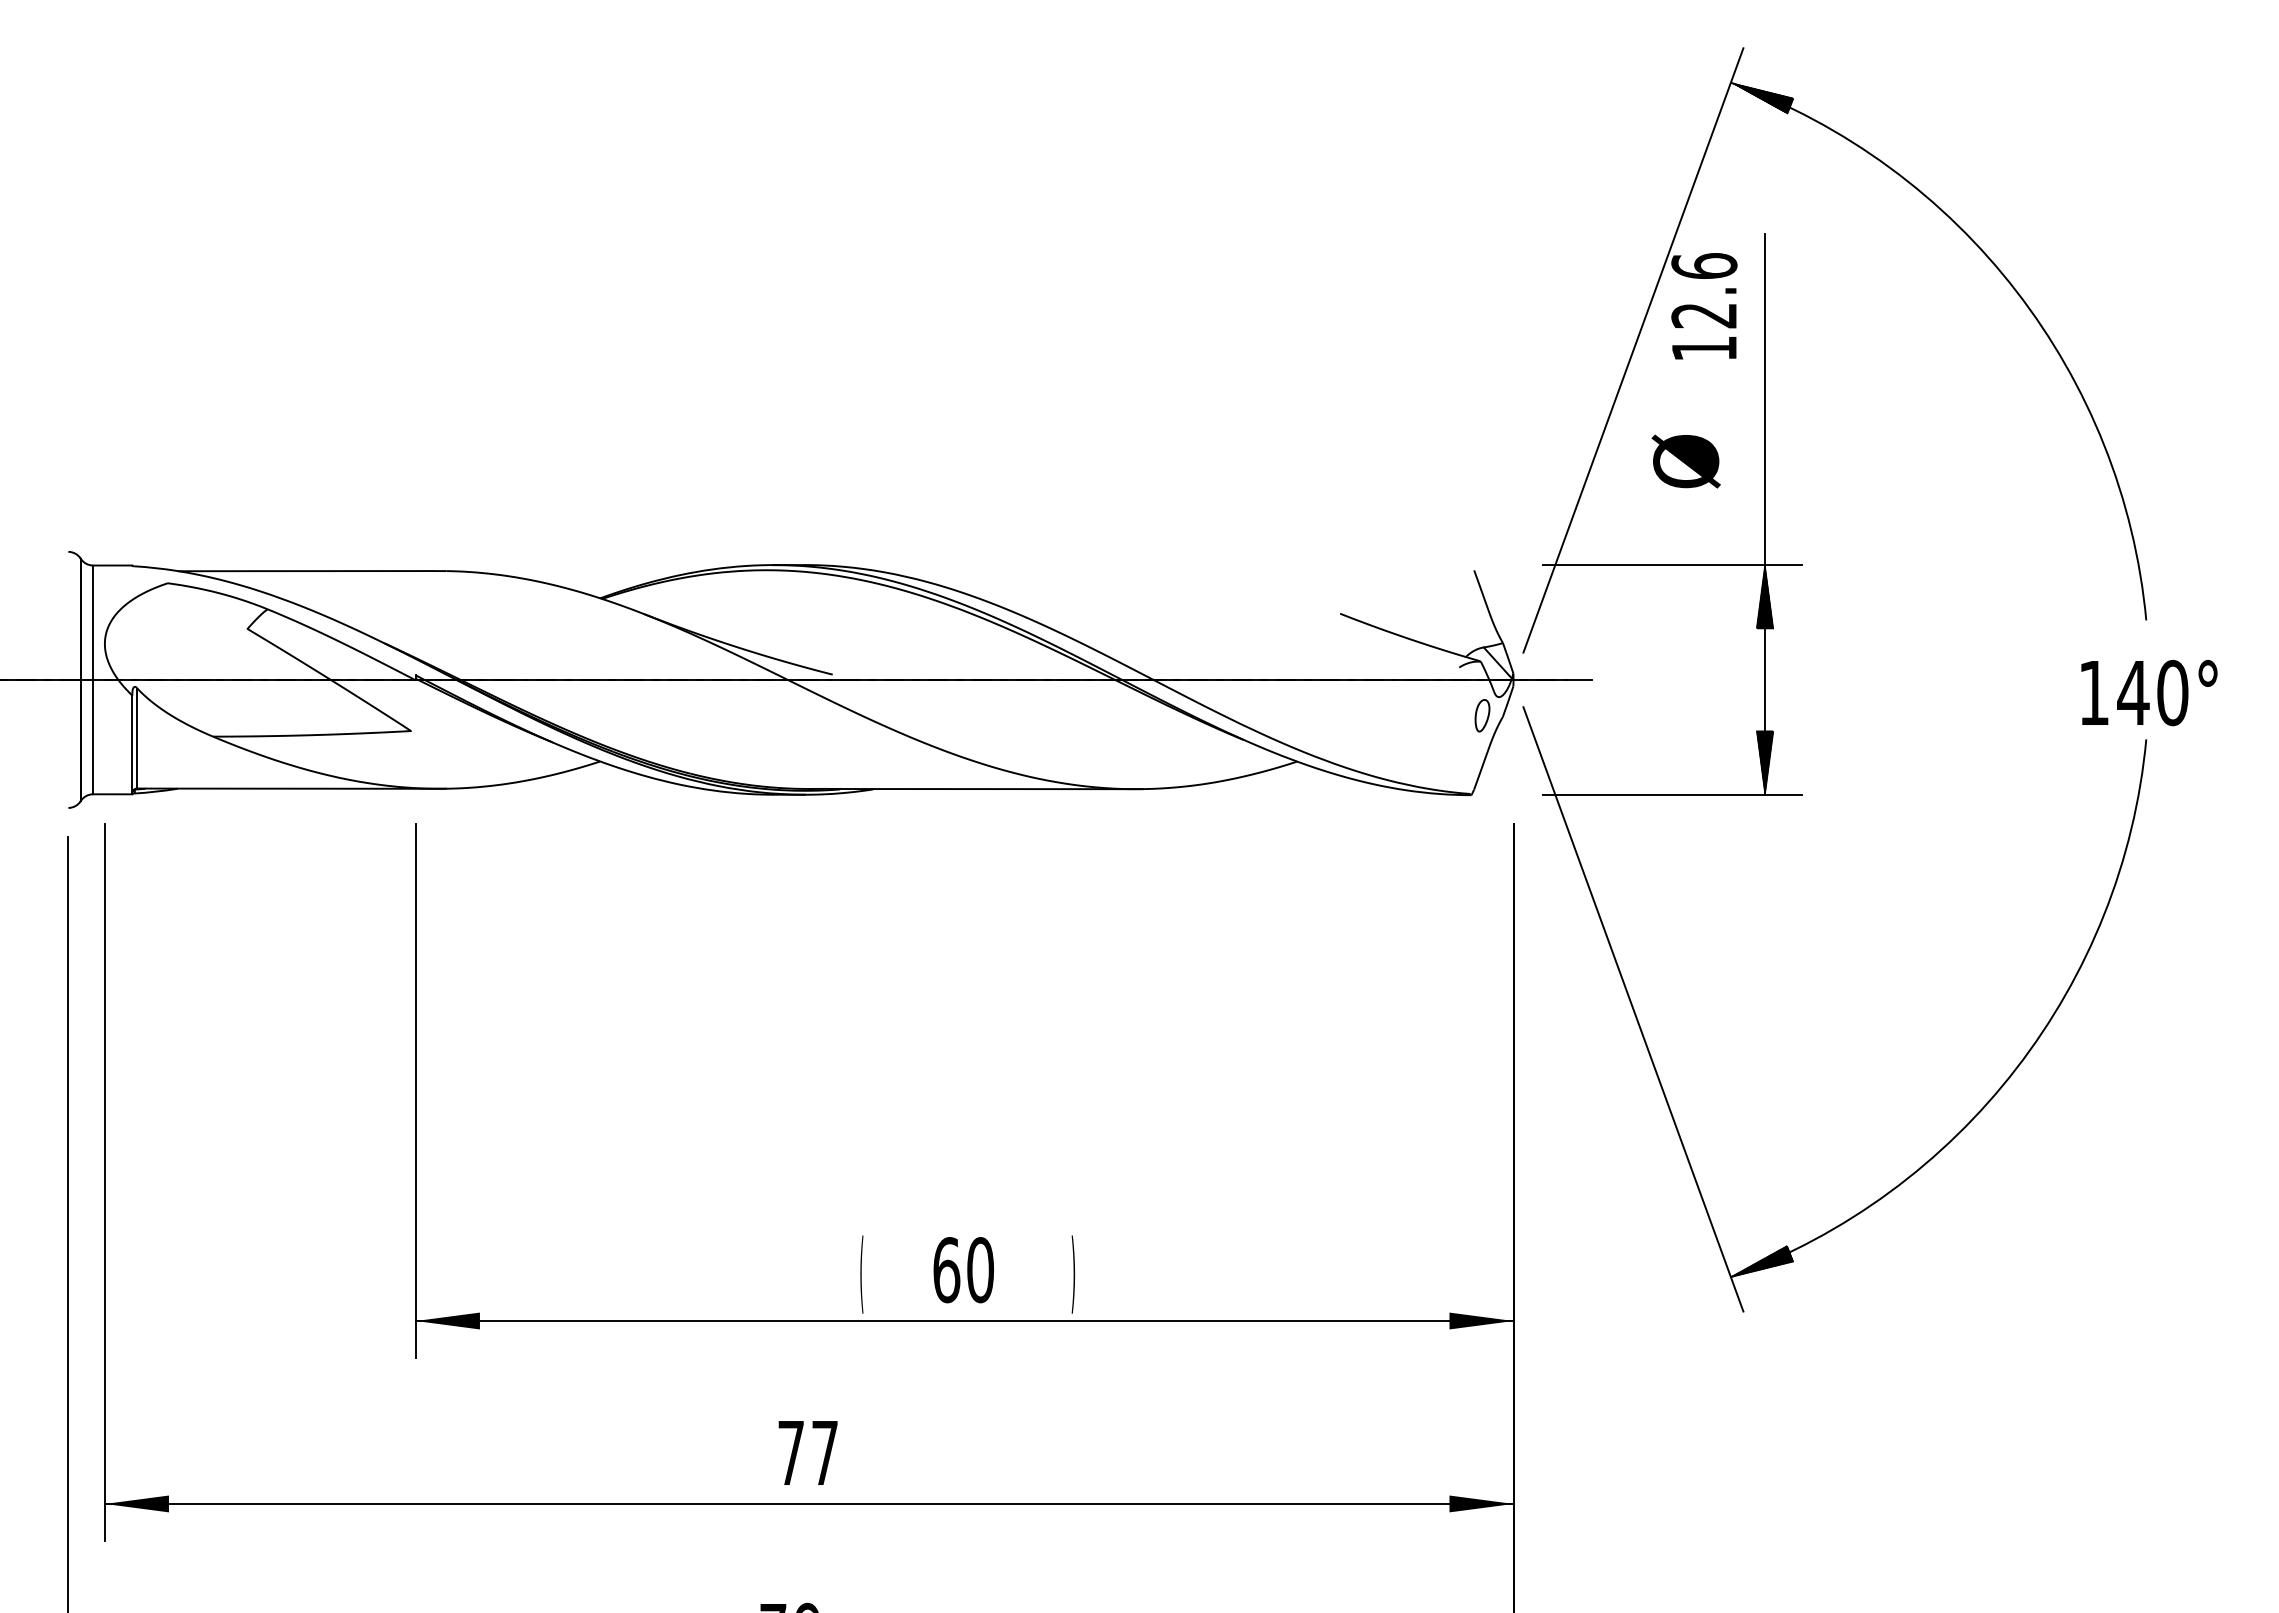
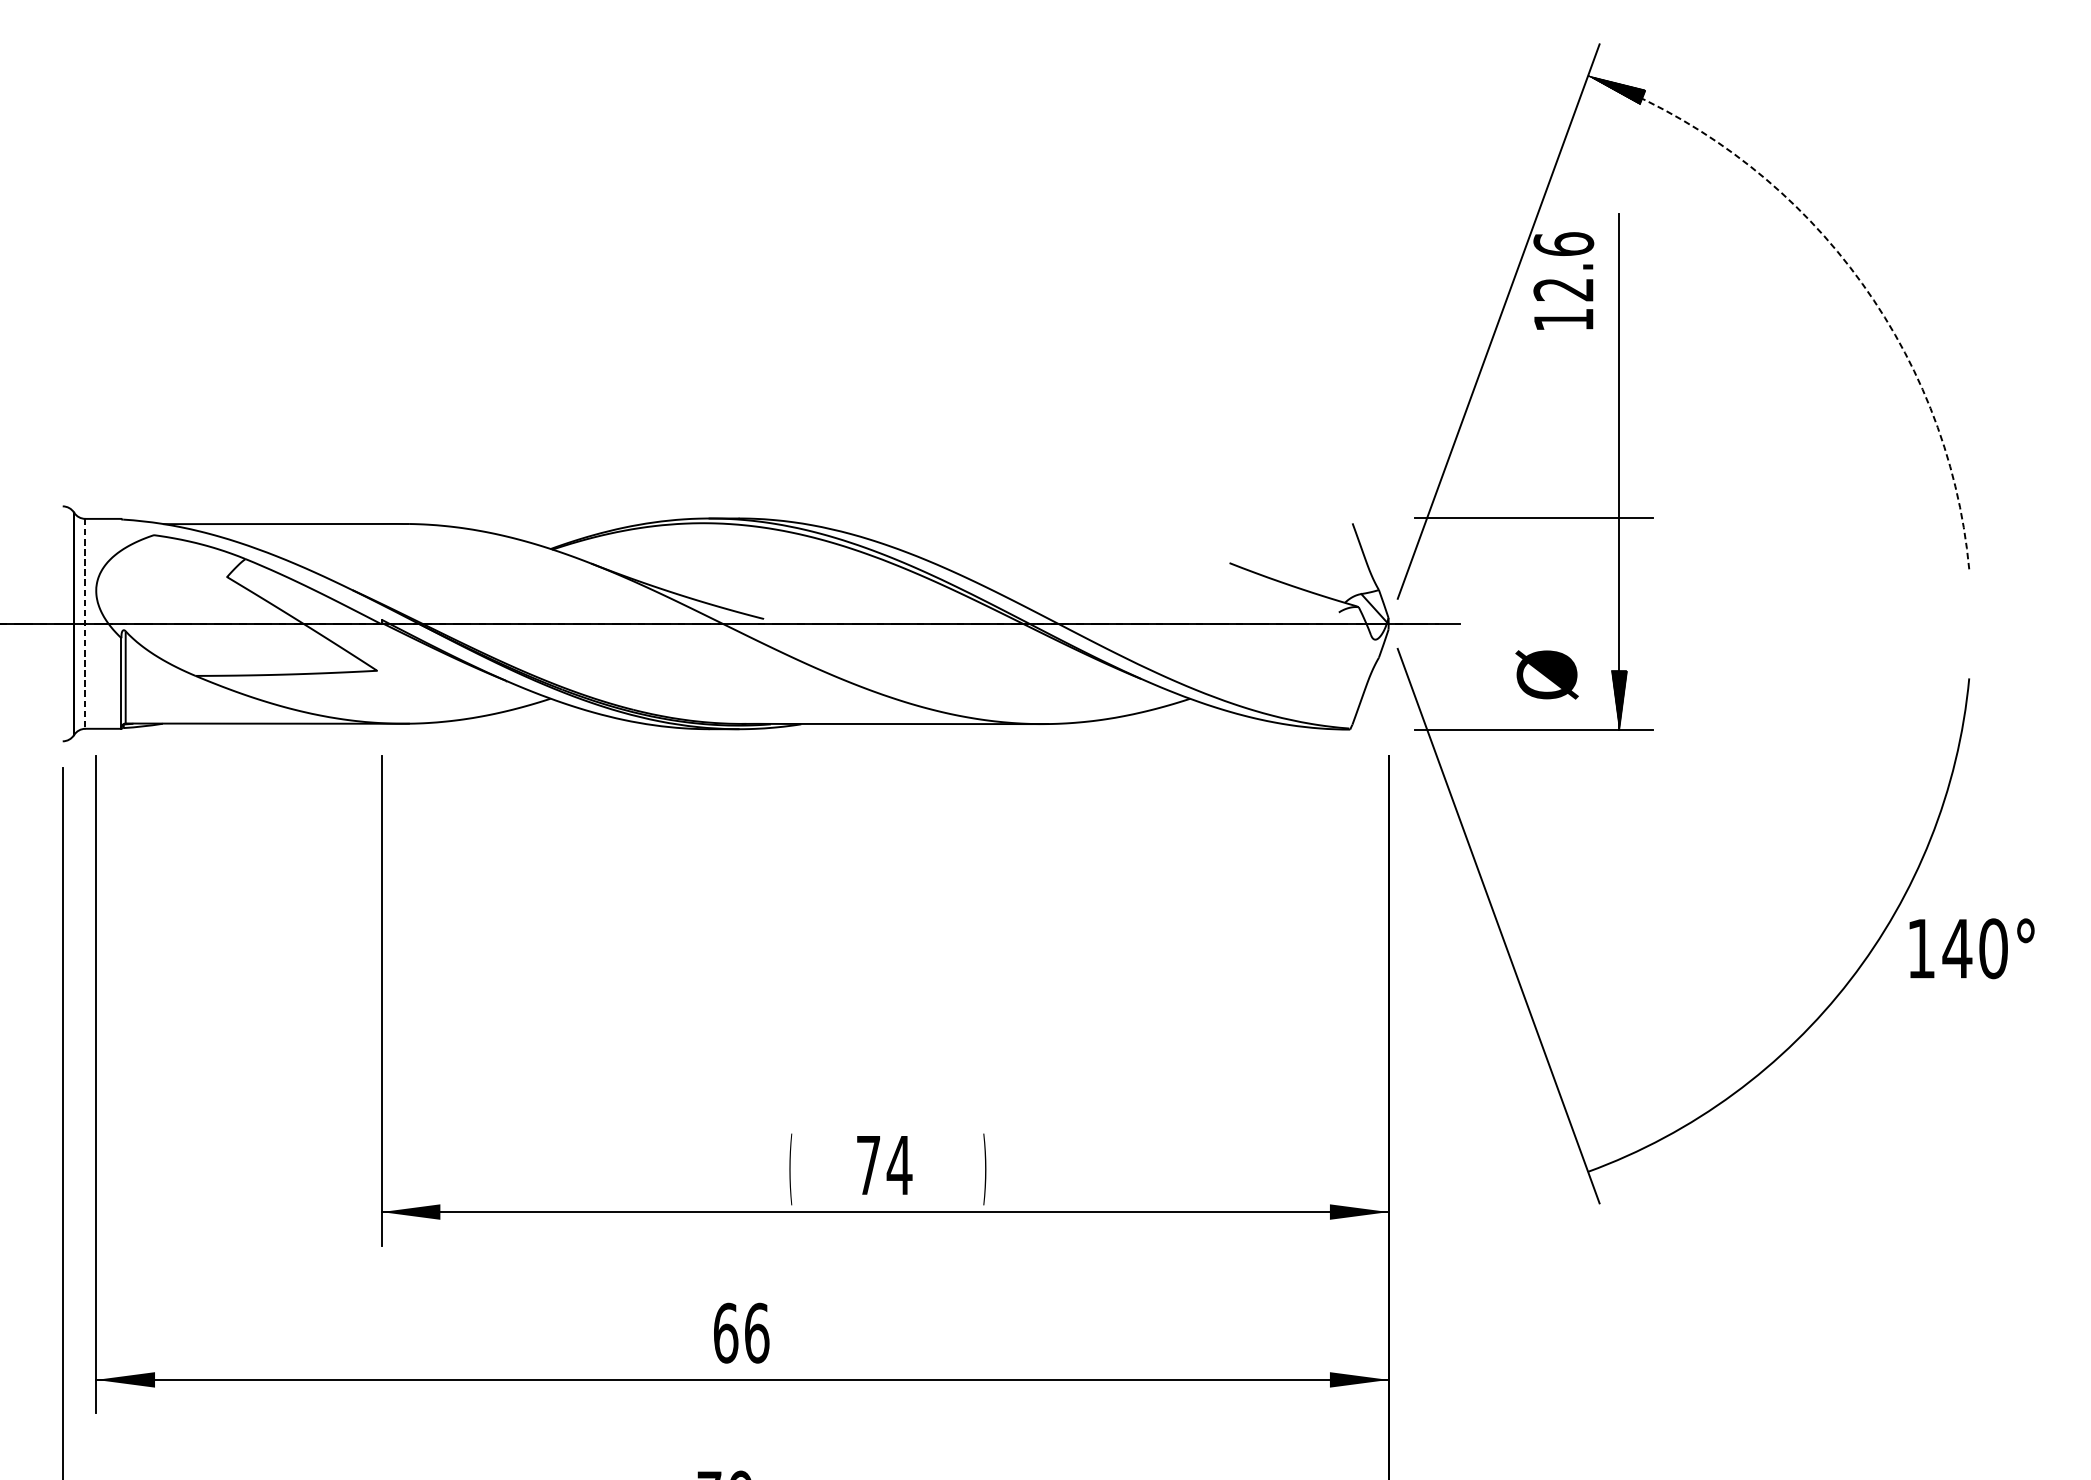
arc: (2016, 291) -> (1850, 267), solid -> dashed
text: (1685, 461) -> (1546, 674), moved
hatch: (1764, 596) -> (1618, 547), removed
line: (93, 680) -> (85, 624), solid -> dashed
text: (2149, 693) -> (1972, 949), moved
part: (1482, 715) -> (1360, 656), removed
hatch: (1762, 1261) -> (1617, 1157), removed
text: (963, 1270) -> (884, 1165), 60 -> 74
text: (808, 1453) -> (741, 1333), 77 -> 66

